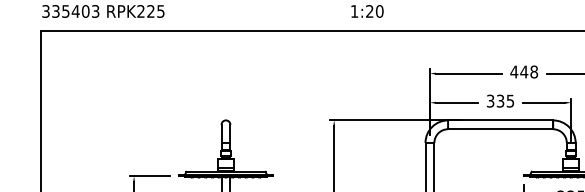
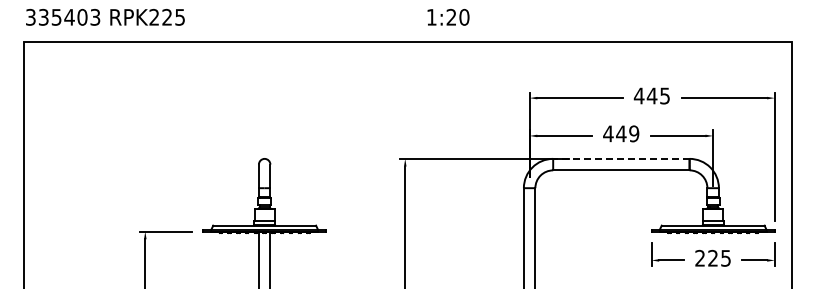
text: (534, 71) -> (665, 95), 448 -> 445
text: (500, 100) -> (621, 133), 335 -> 449
line: (499, 120) -> (620, 158), solid -> dashed

